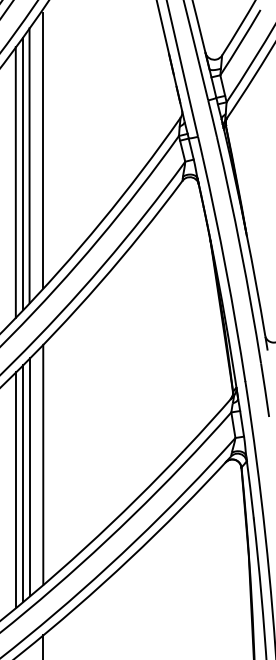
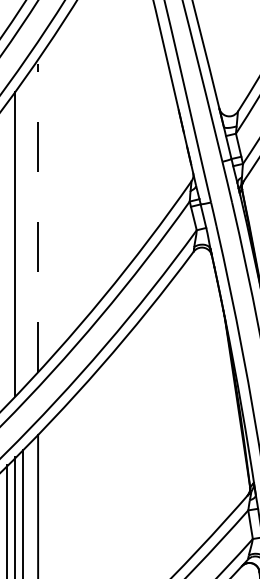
line: (43, 150) -> (38, 217), solid -> dashed
line: (29, 165) -> (22, 234), removed
line: (15, 182) -> (7, 253), removed

